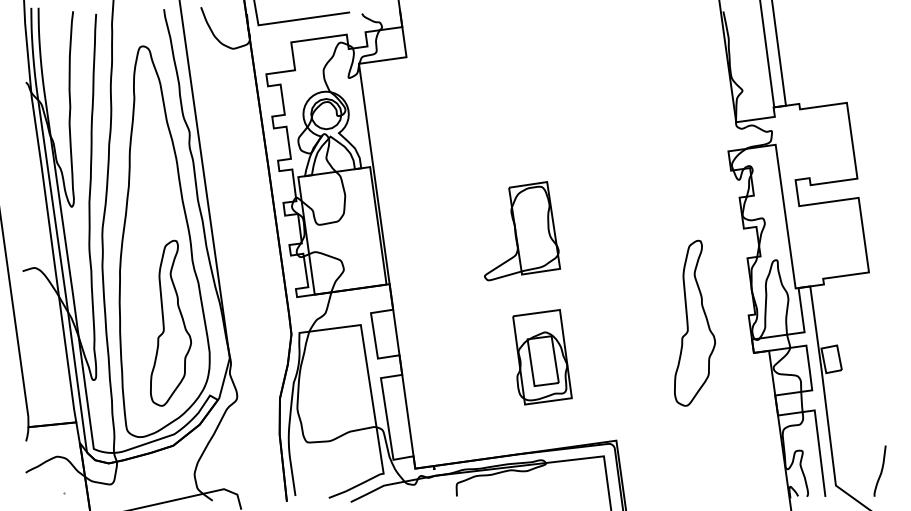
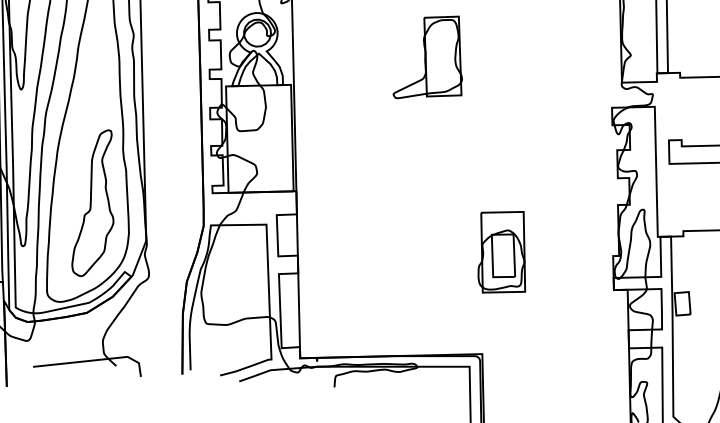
part: (522, 231) -> (431, 58), moved
part: (694, 322) -> (564, 256), removed
part: (542, 357) -> (503, 252), moved

